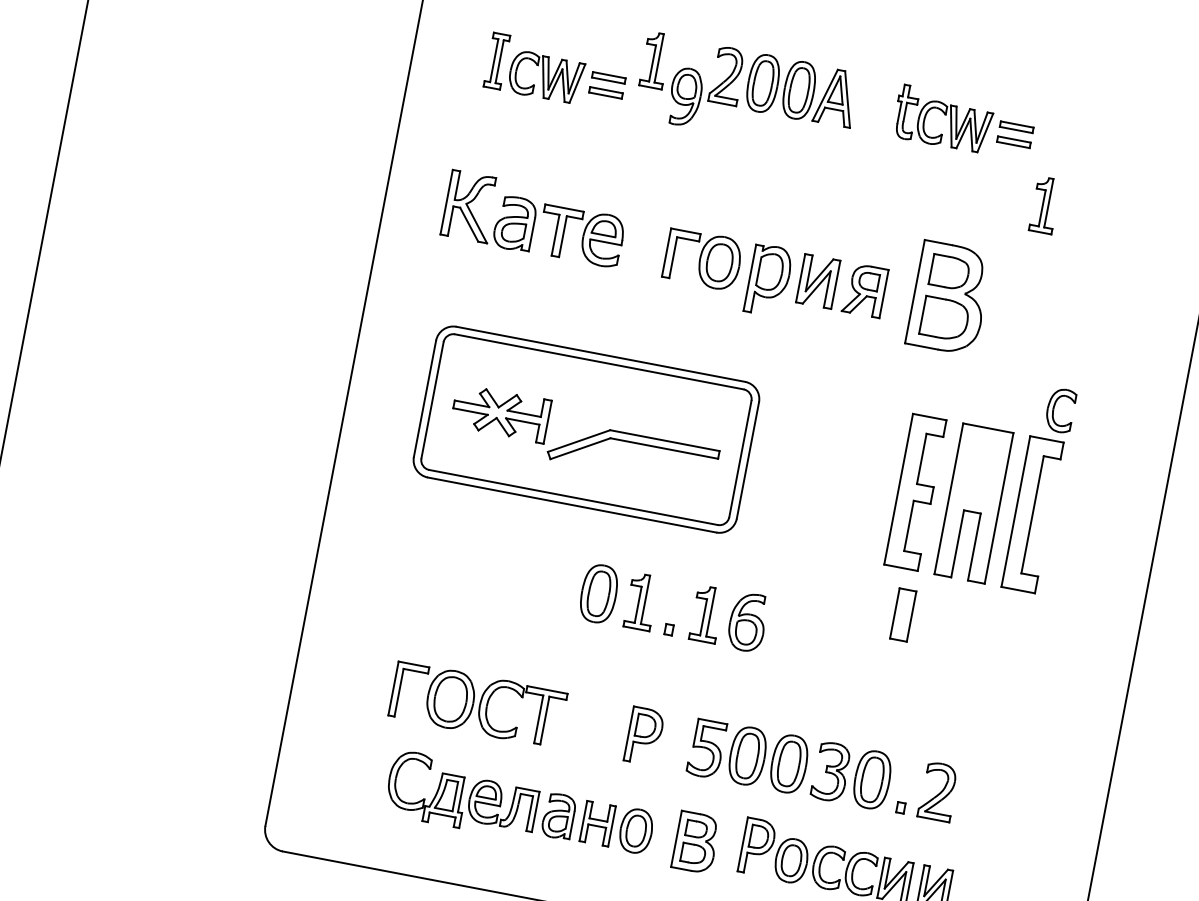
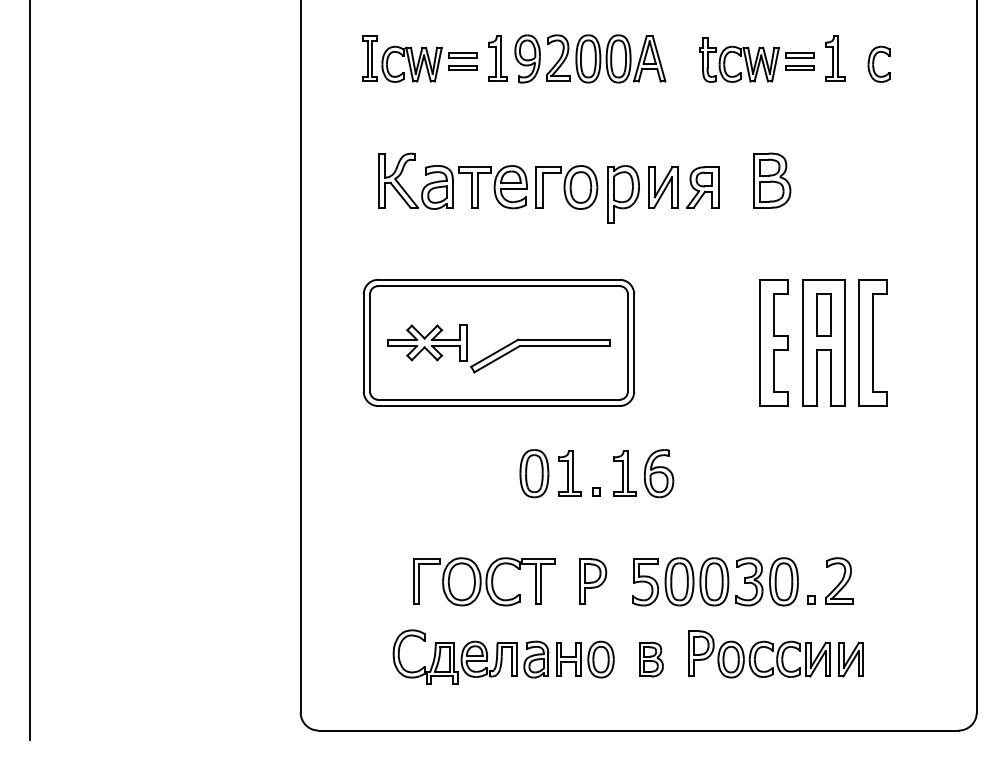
part: (655, 59) -> (497, 58), moved
part: (784, 87) -> (606, 58), moved
part: (963, 122) -> (756, 59), moved
part: (1045, 204) -> (835, 58), moved
part: (534, 218) -> (452, 180), moved
part: (950, 298) -> (772, 180), size x0.62
part: (1060, 409) -> (878, 63), moved
part: (903, 614) -> (823, 314), moved
part: (477, 704) -> (484, 581), moved
part: (696, 842) -> (651, 659), size x0.71

